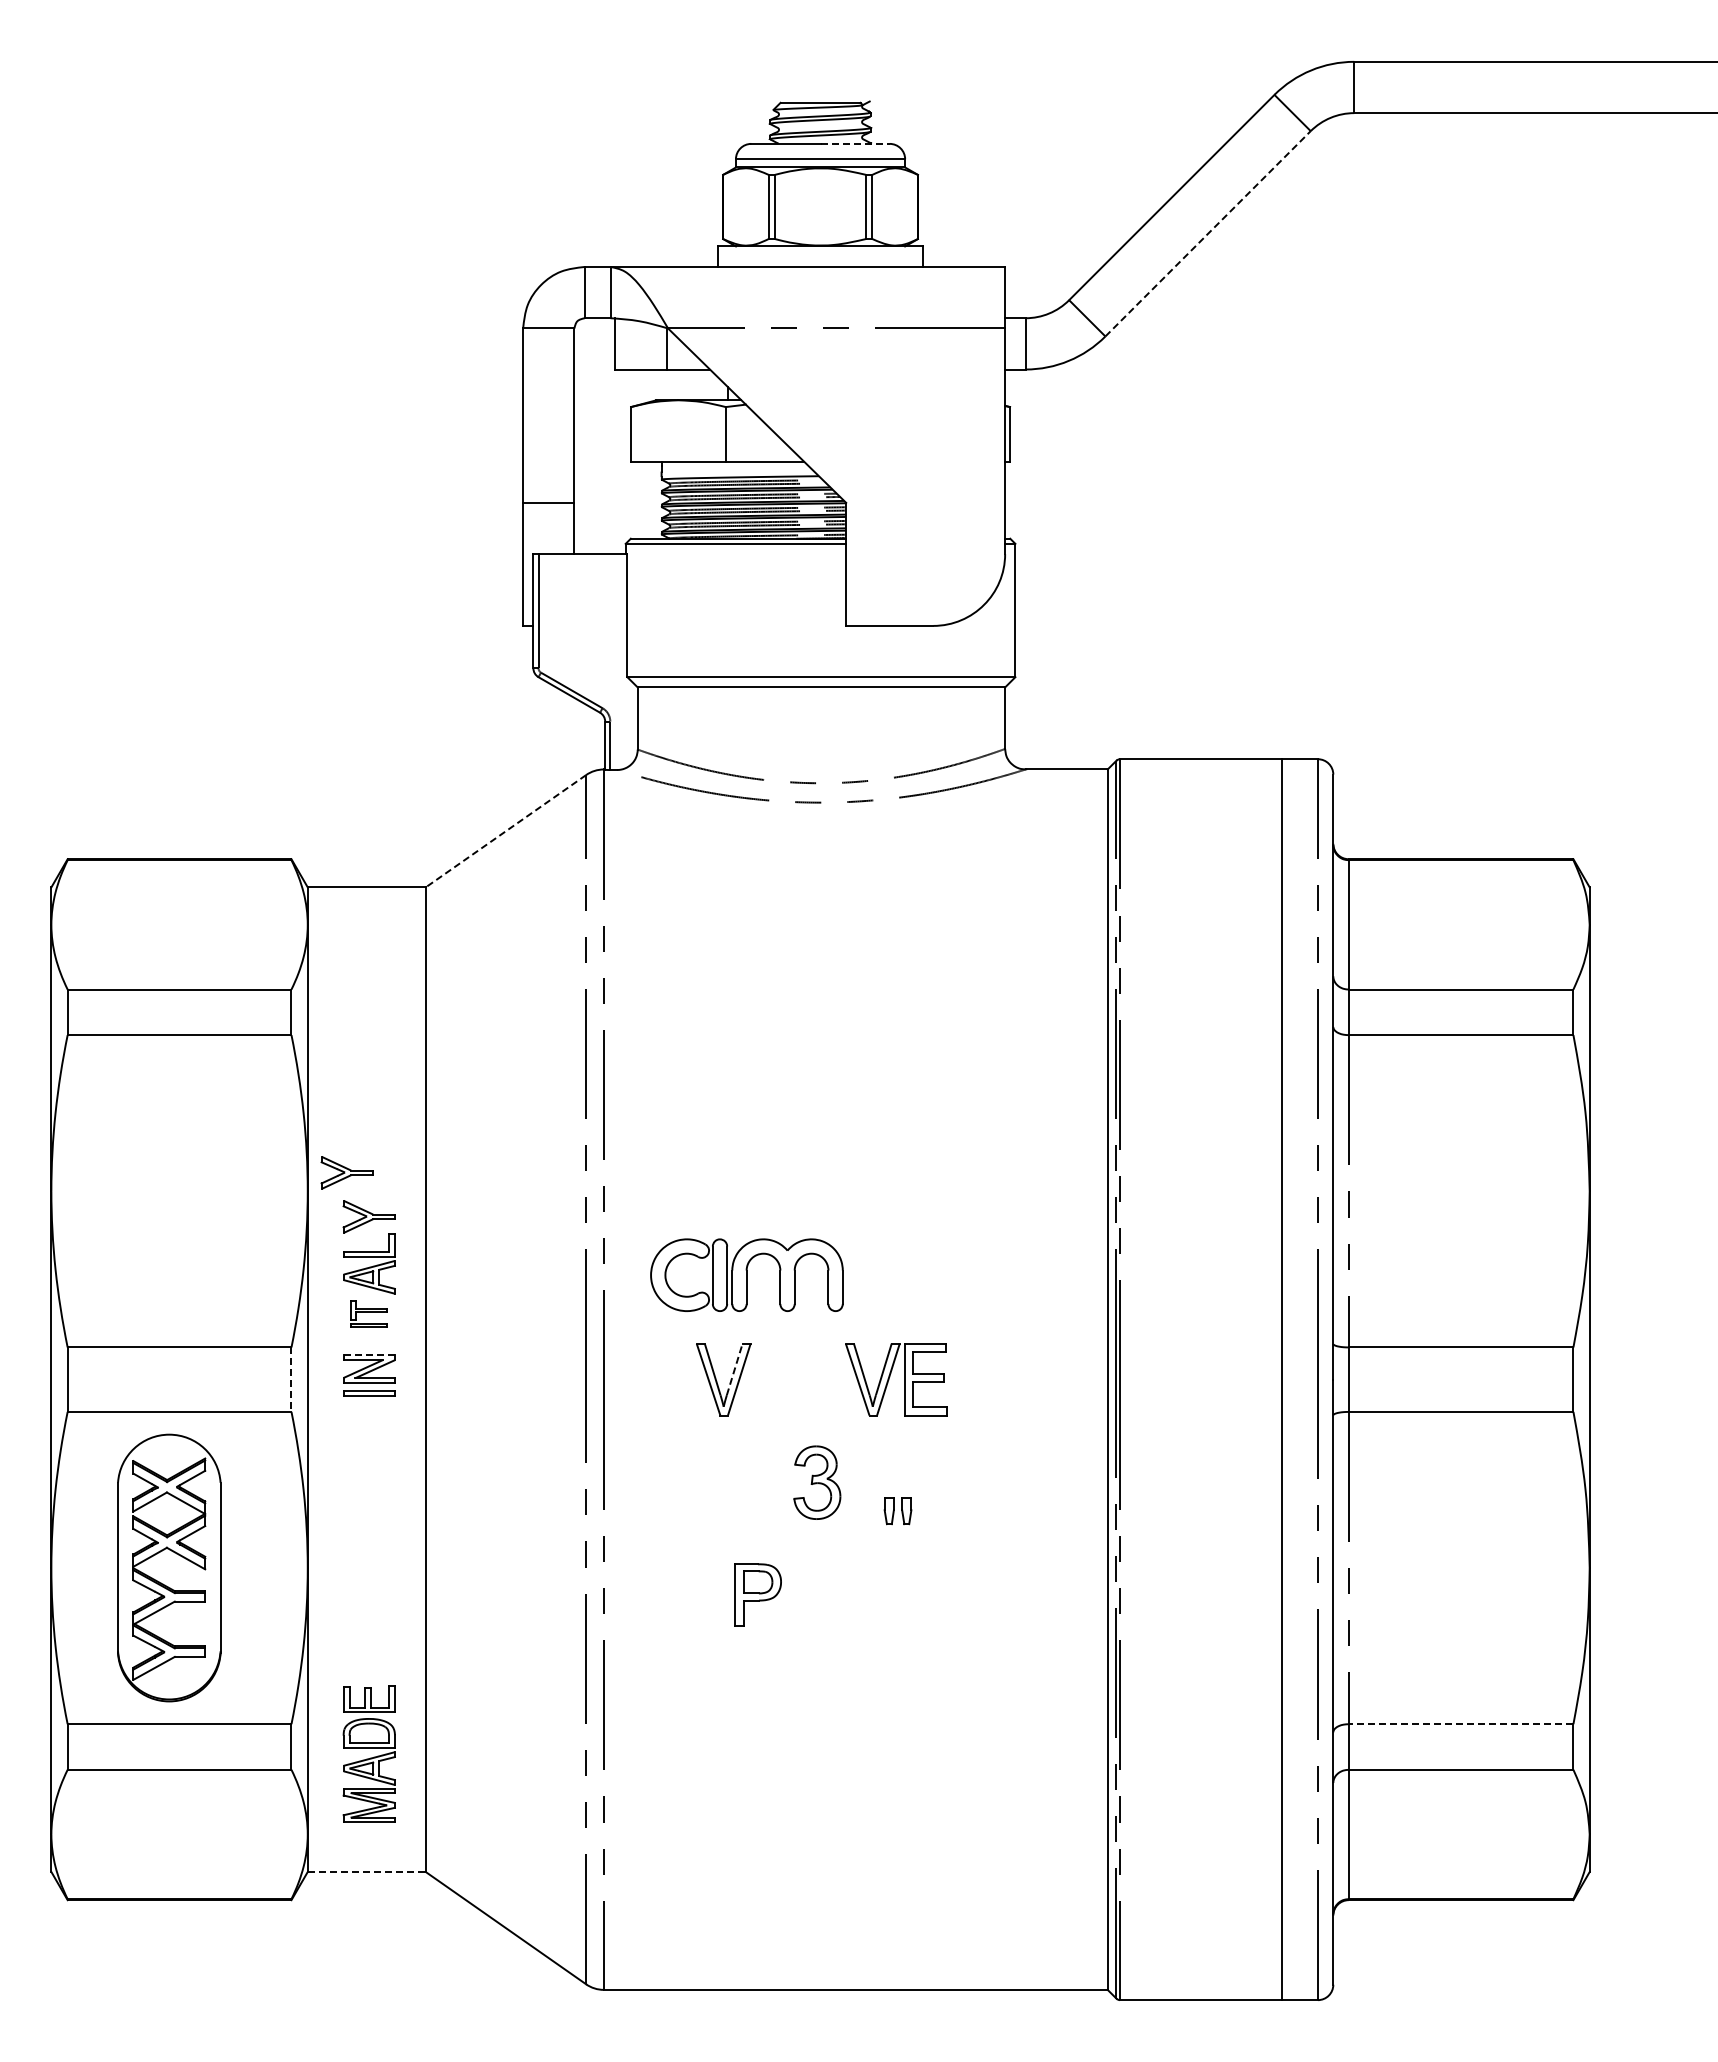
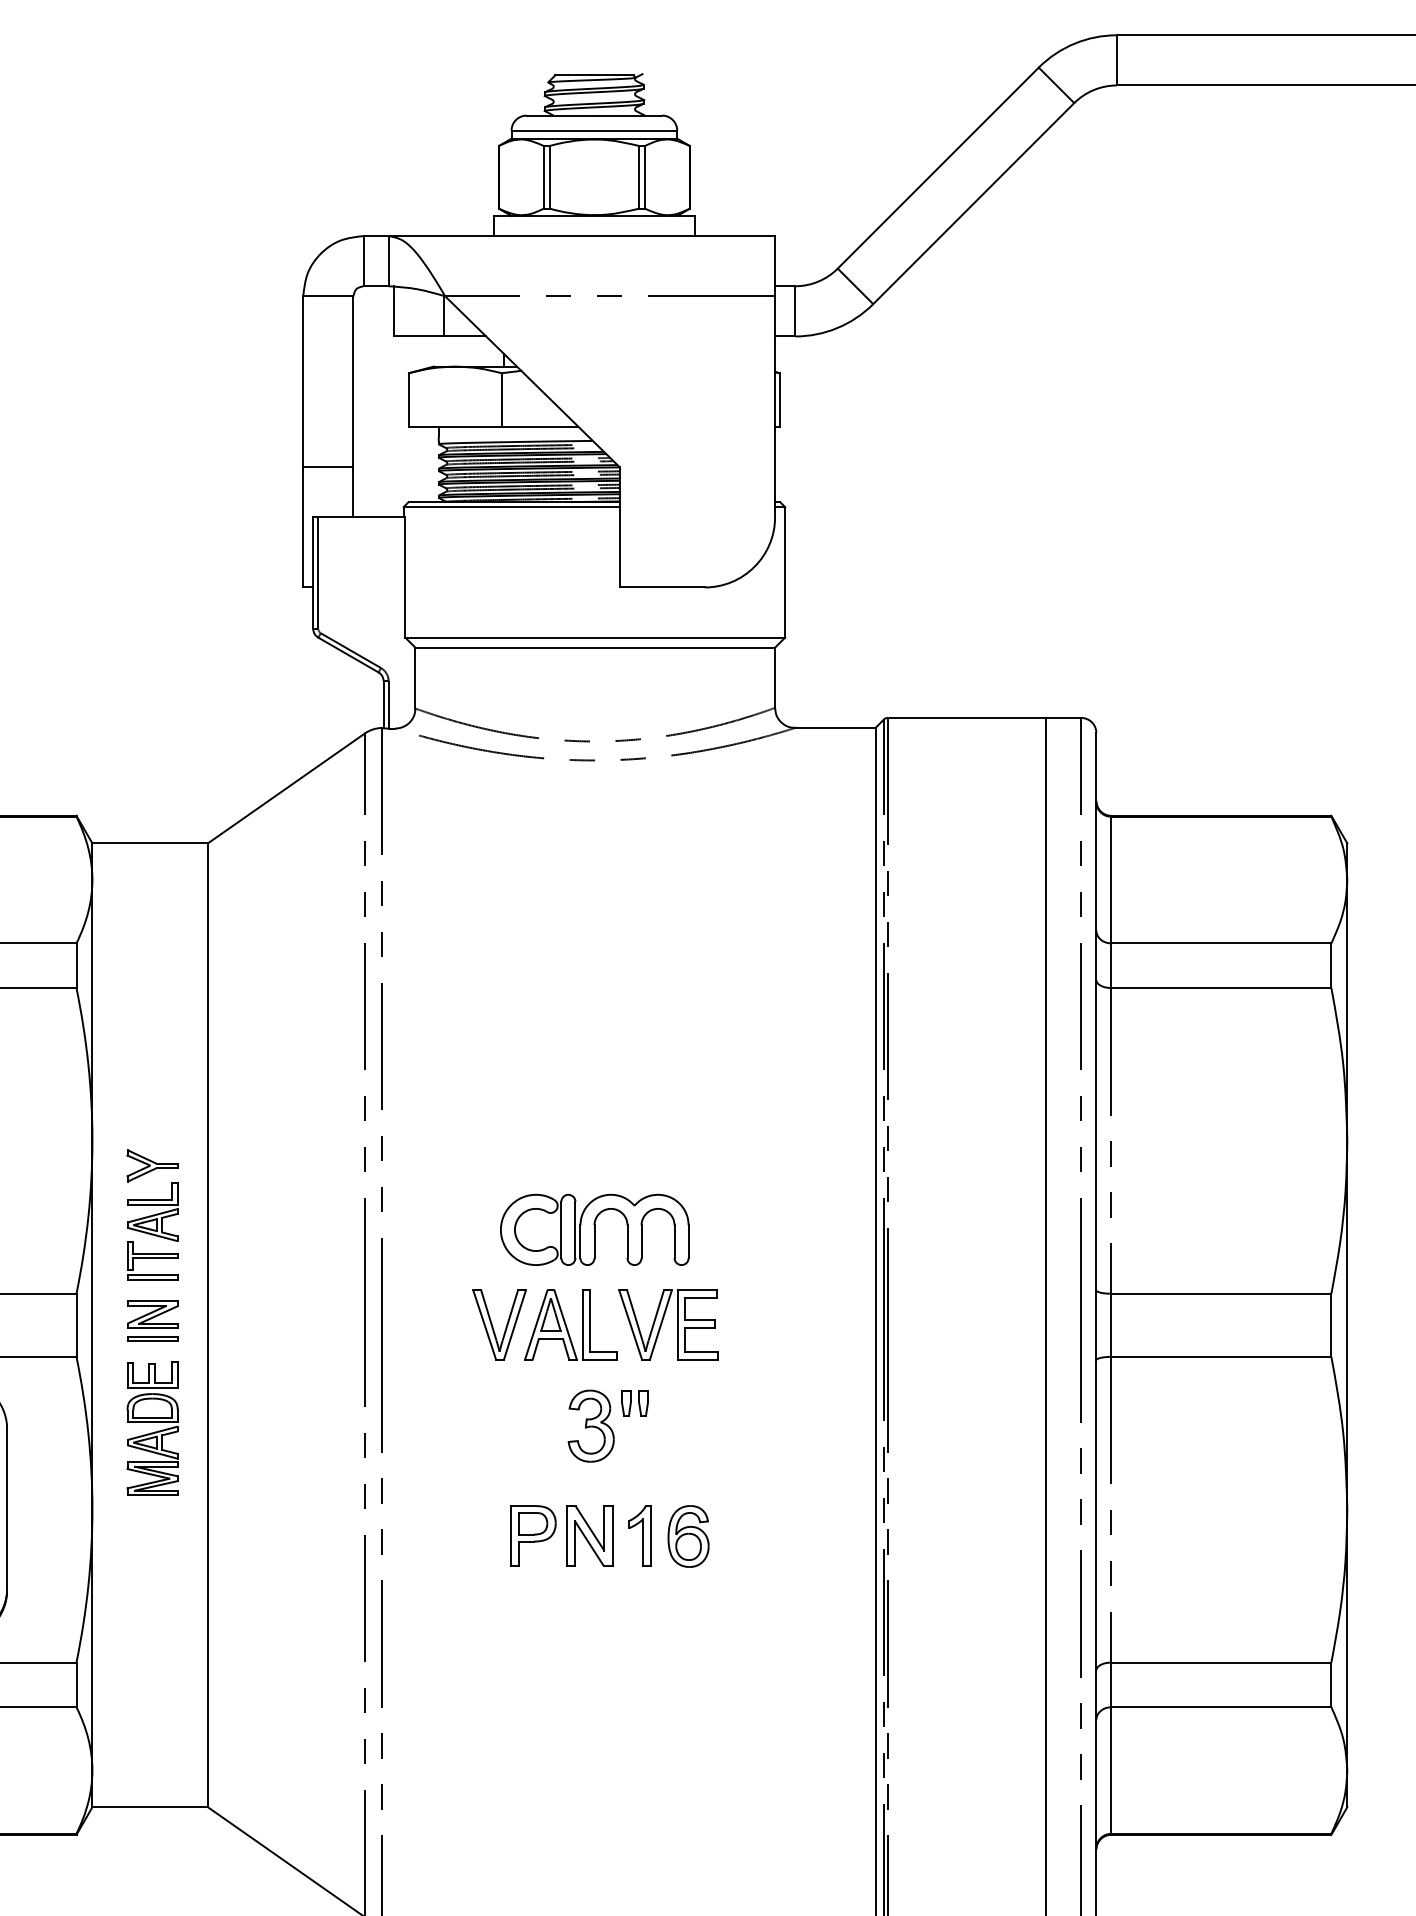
line: (855, 143) -> (628, 115), dashed -> solid
line: (1208, 233) -> (974, 203), dashed -> solid
line: (505, 831) -> (285, 788), dashed -> solid
part: (346, 1172) -> (130, 1122), removed
part: (746, 1274) -> (594, 1229), moved
part: (369, 1313) -> (152, 1260), size x1.43
line: (369, 1355) -> (152, 1301), dashed -> solid
line: (734, 1369) -> (510, 1315), dashed -> solid
part: (796, 1379) -> (570, 1325), added
line: (291, 1380) -> (76, 1326), dashed -> solid
part: (897, 1511) -> (634, 1403), moved
part: (815, 1594) -> (589, 1535), added
part: (866, 1594) -> (639, 1535), added
part: (916, 1595) -> (688, 1536), added
line: (1460, 1724) -> (1220, 1662), dashed -> solid
part: (368, 1753) -> (151, 1427), moved
line: (366, 1871) -> (149, 1806), dashed -> solid

